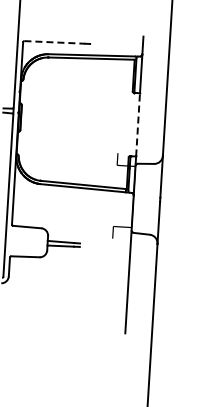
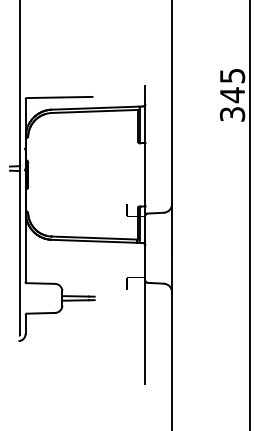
line: (55, 42) -> (57, 97), dashed -> solid
line: (138, 124) -> (145, 174), dashed -> solid

